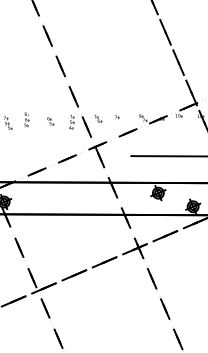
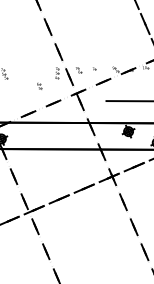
part: (26, 119) -> (19, 70), removed
part: (50, 121) -> (39, 86), moved

